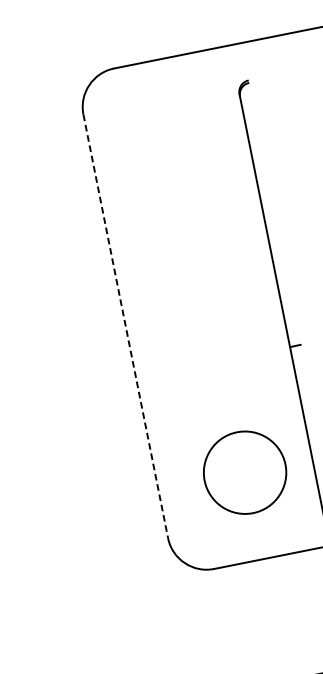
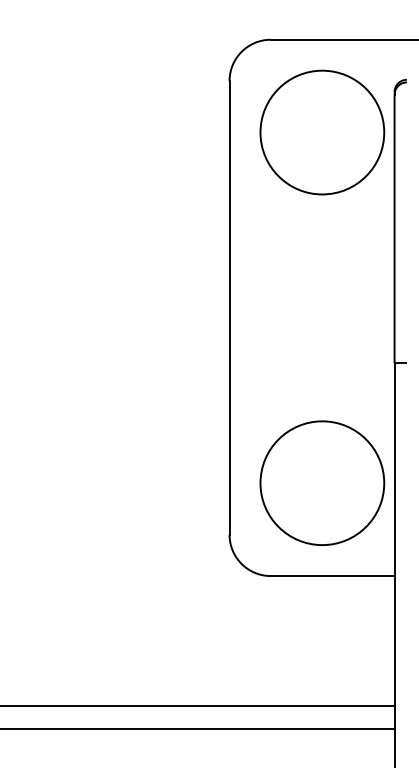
circle: (179, 145) -> (322, 132), added
line: (125, 326) -> (229, 307), dashed -> solid
circle: (245, 472) -> (322, 483), size x1.43

